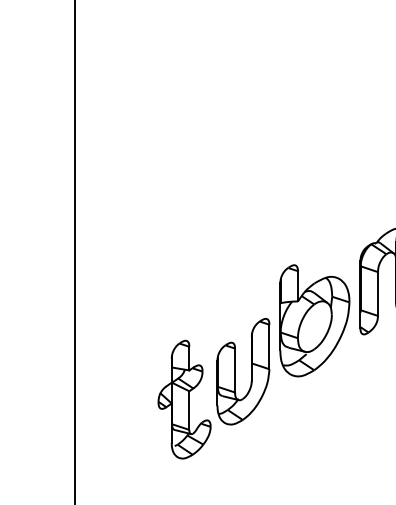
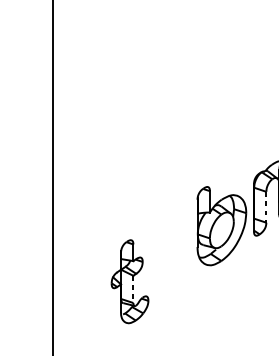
line: (378, 294) -> (266, 207), solid -> dashed
part: (235, 371) -> (165, 261), removed
line: (189, 411) -> (133, 290), solid -> dashed

